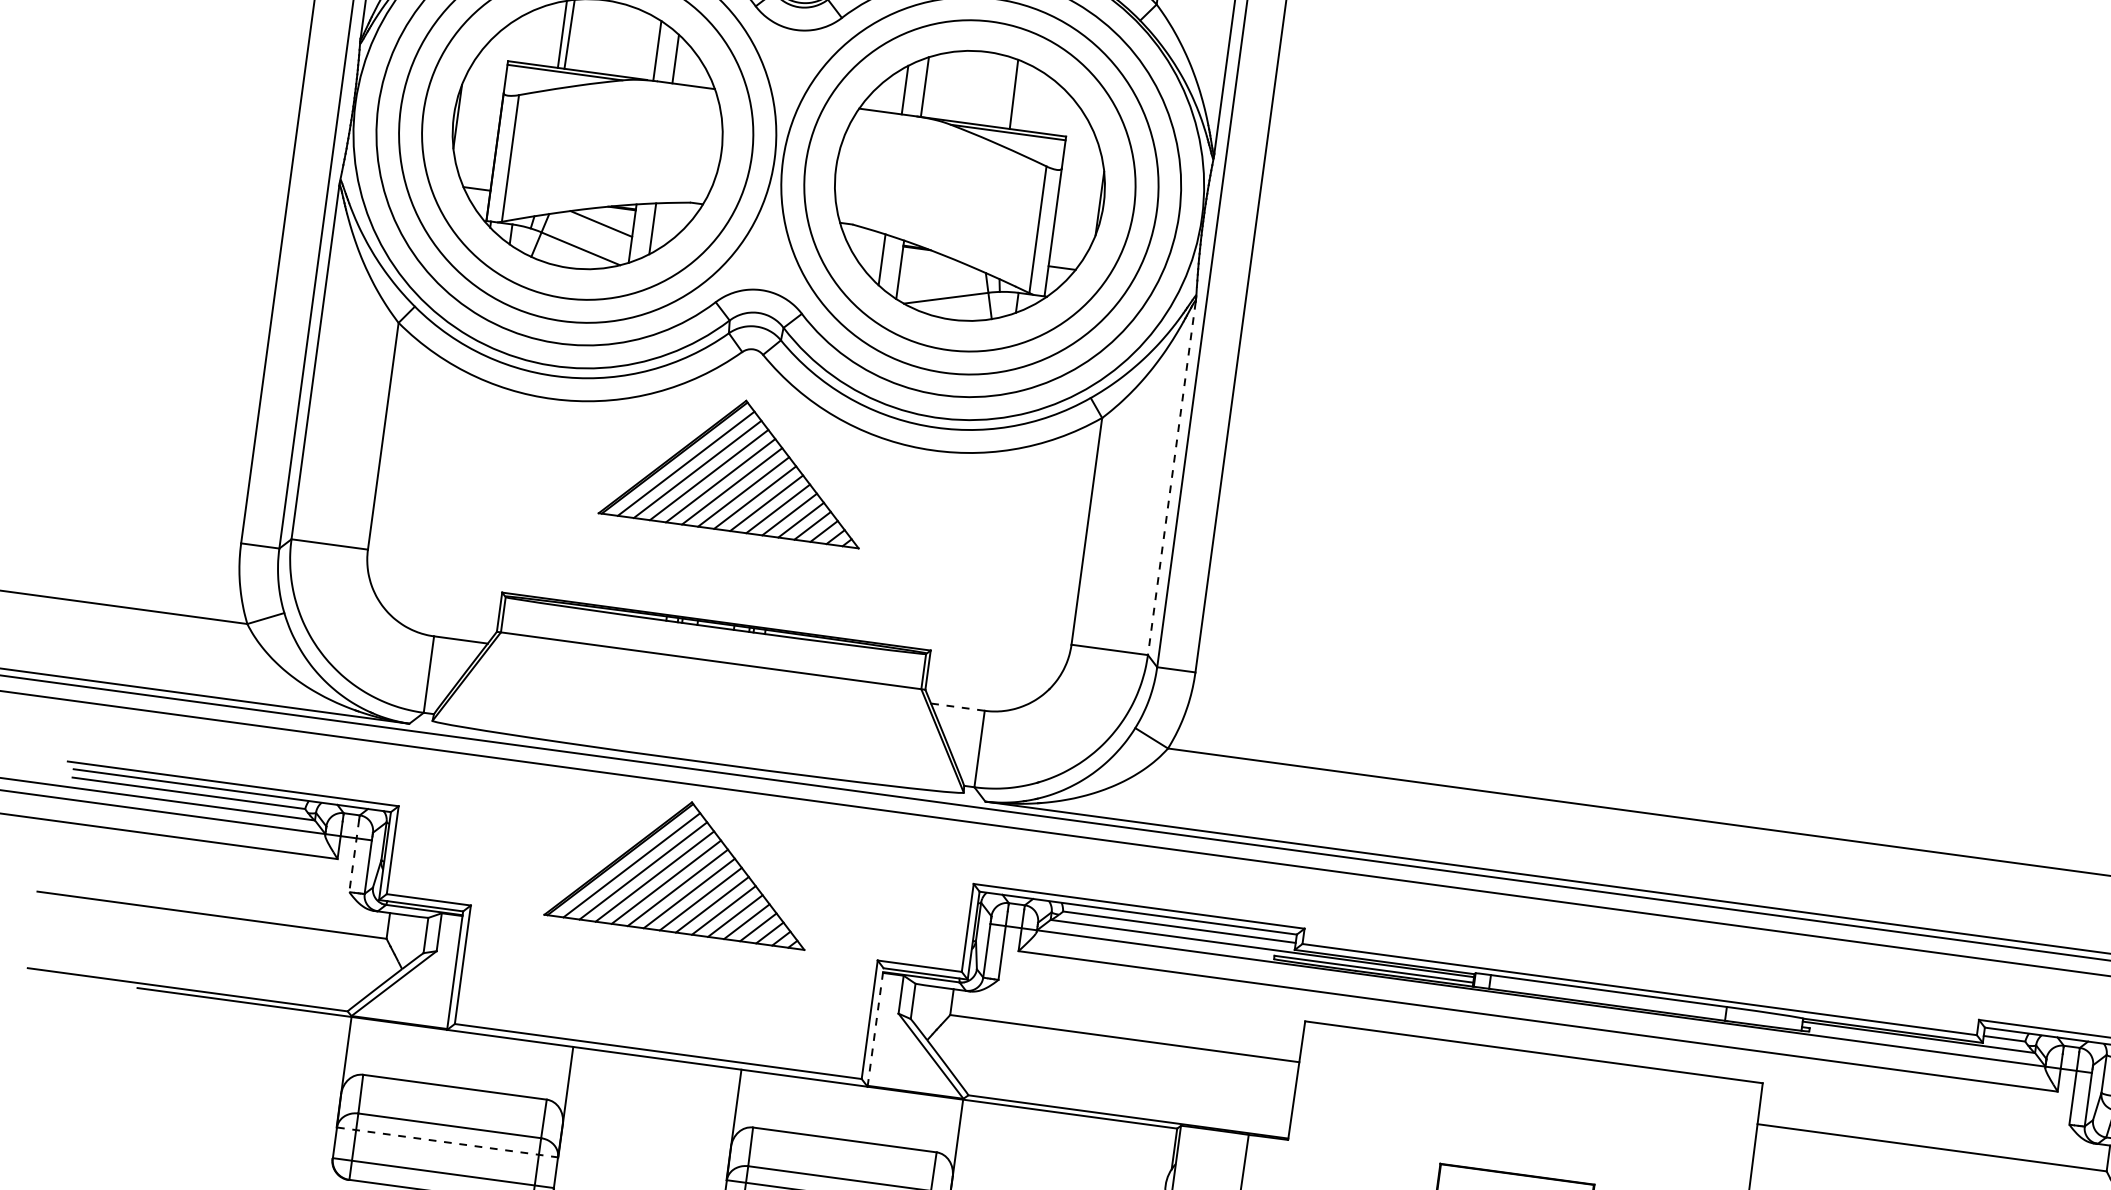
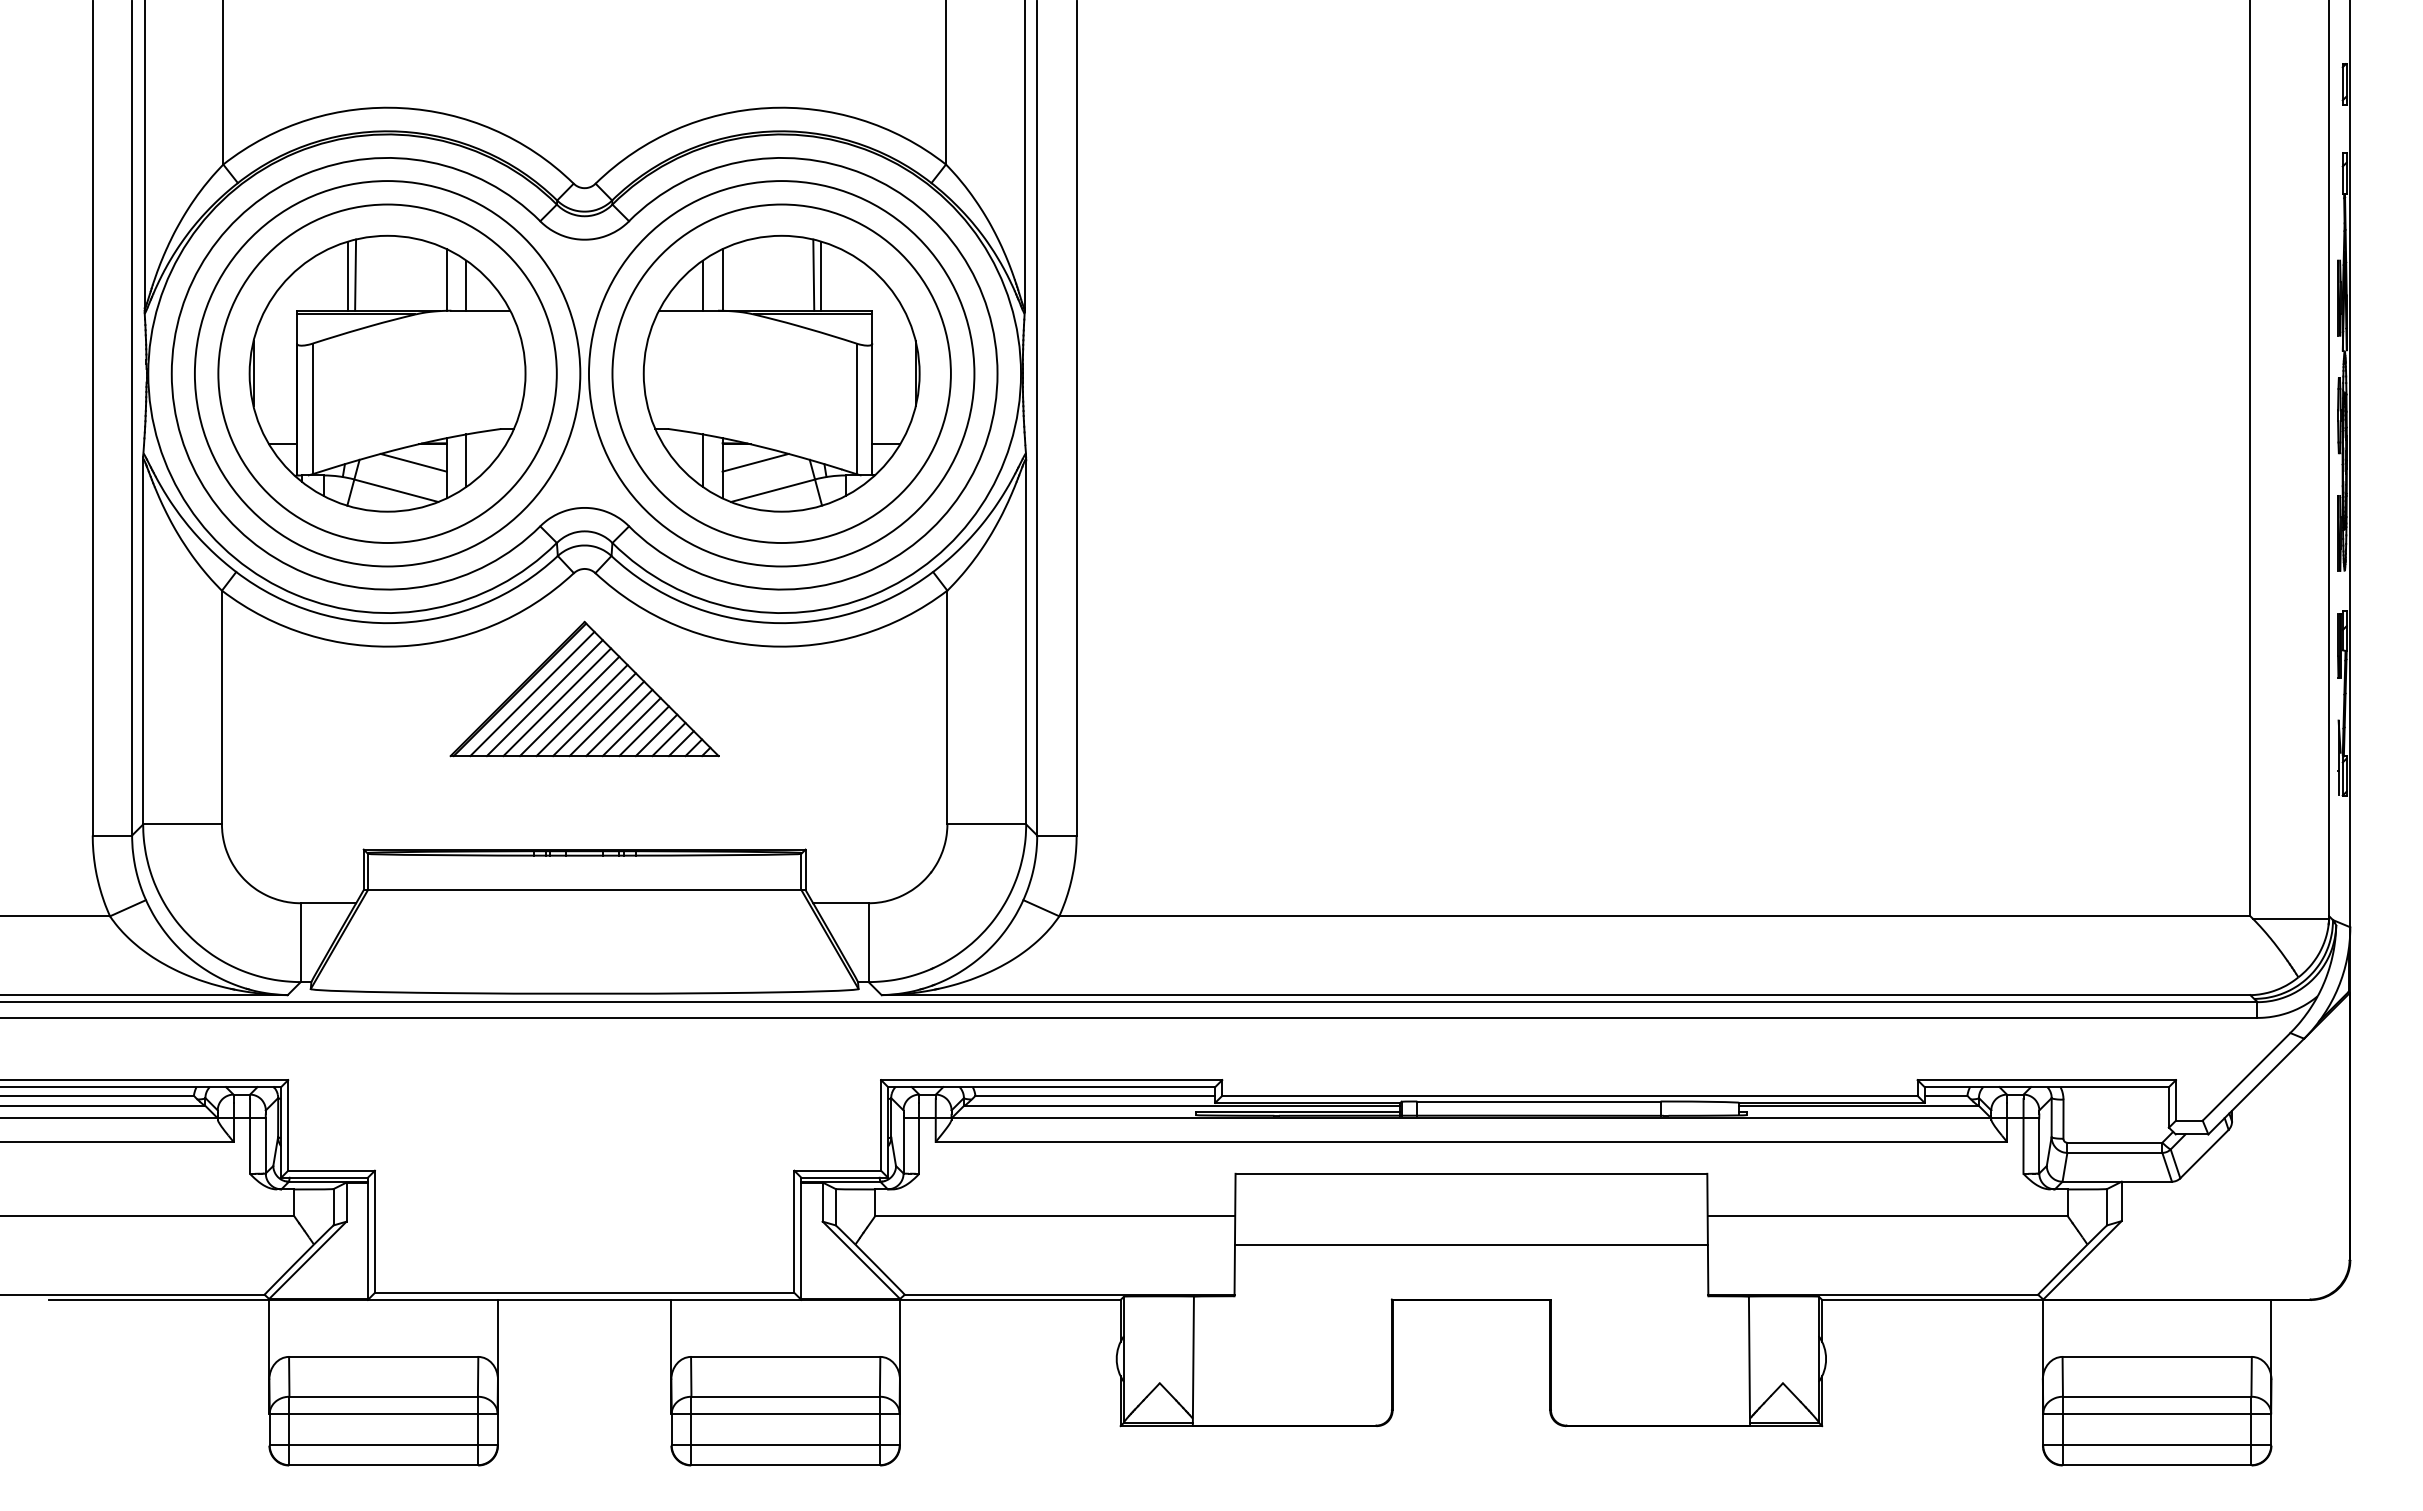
line: (1021, 95) -> (821, 275), added
line: (932, 268) -> (755, 462), added
line: (1172, 478) -> (1026, 642), dashed -> solid
line: (957, 707) -> (840, 903), dashed -> solid
line: (354, 855) -> (250, 1136), dashed -> solid
part: (683, 866) -> (584, 1102), removed
line: (875, 1027) -> (801, 1238), dashed -> solid
line: (1523, 1120) -> (1470, 1244), added
line: (447, 1142) -> (383, 1413), dashed -> solid

